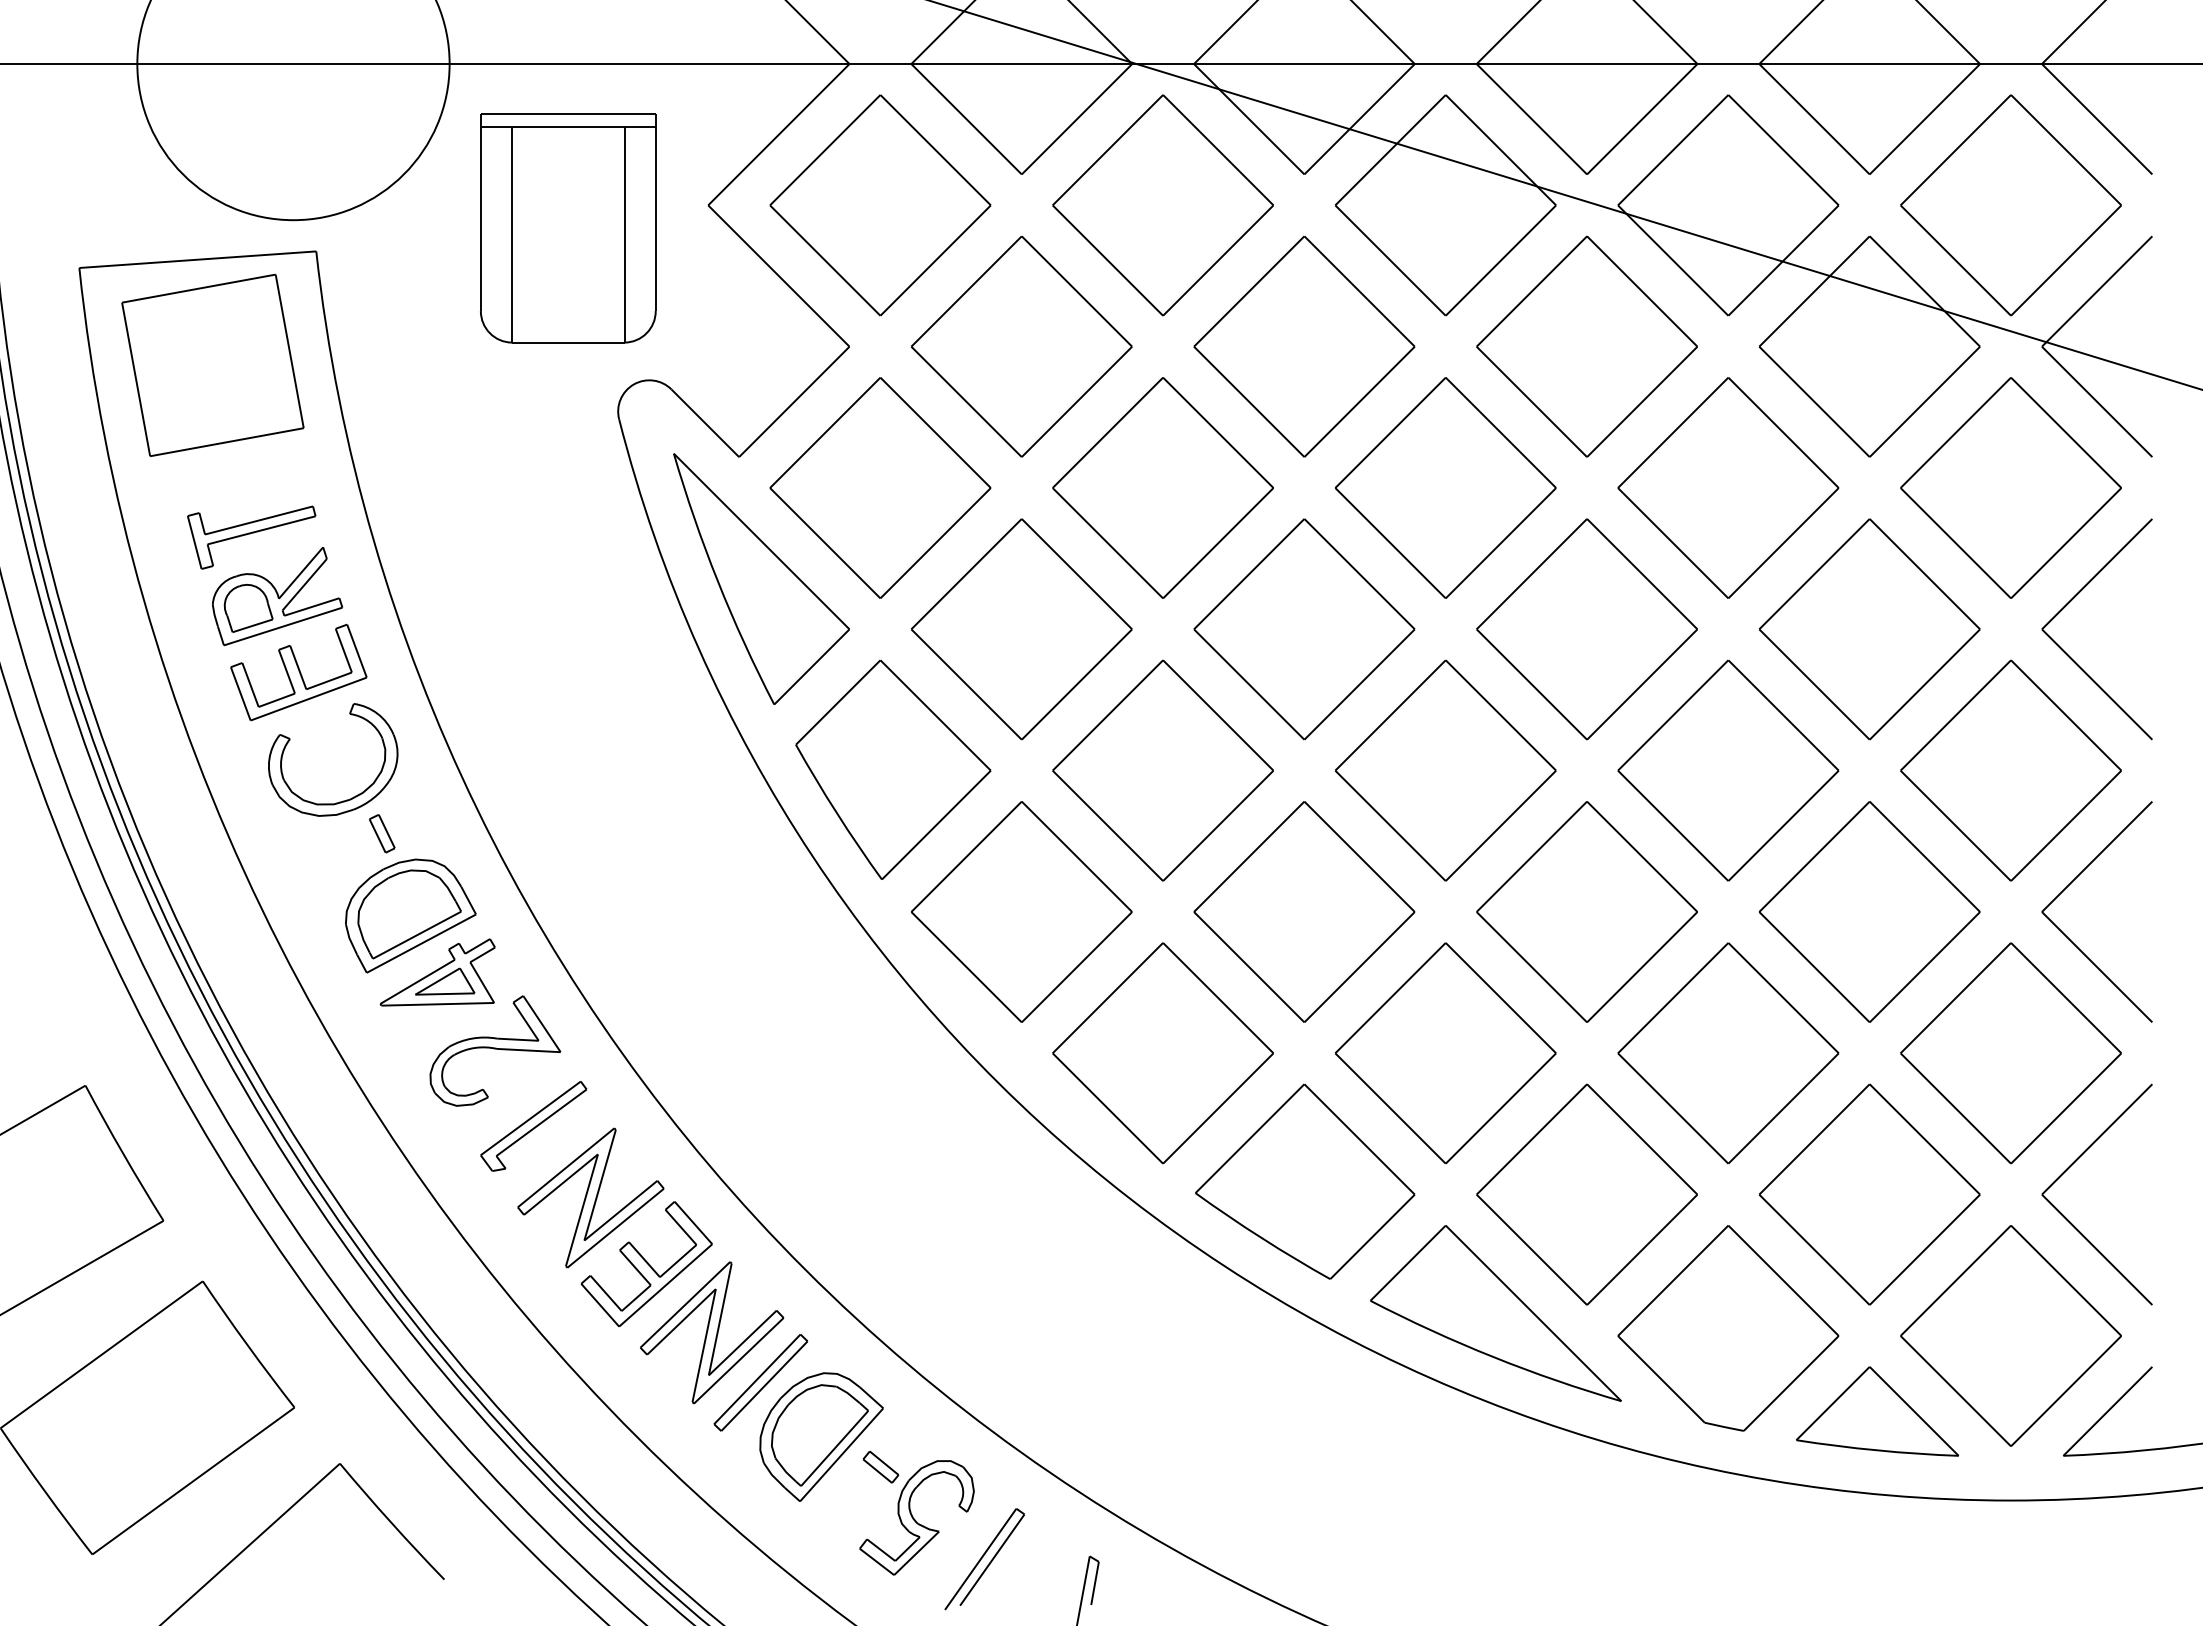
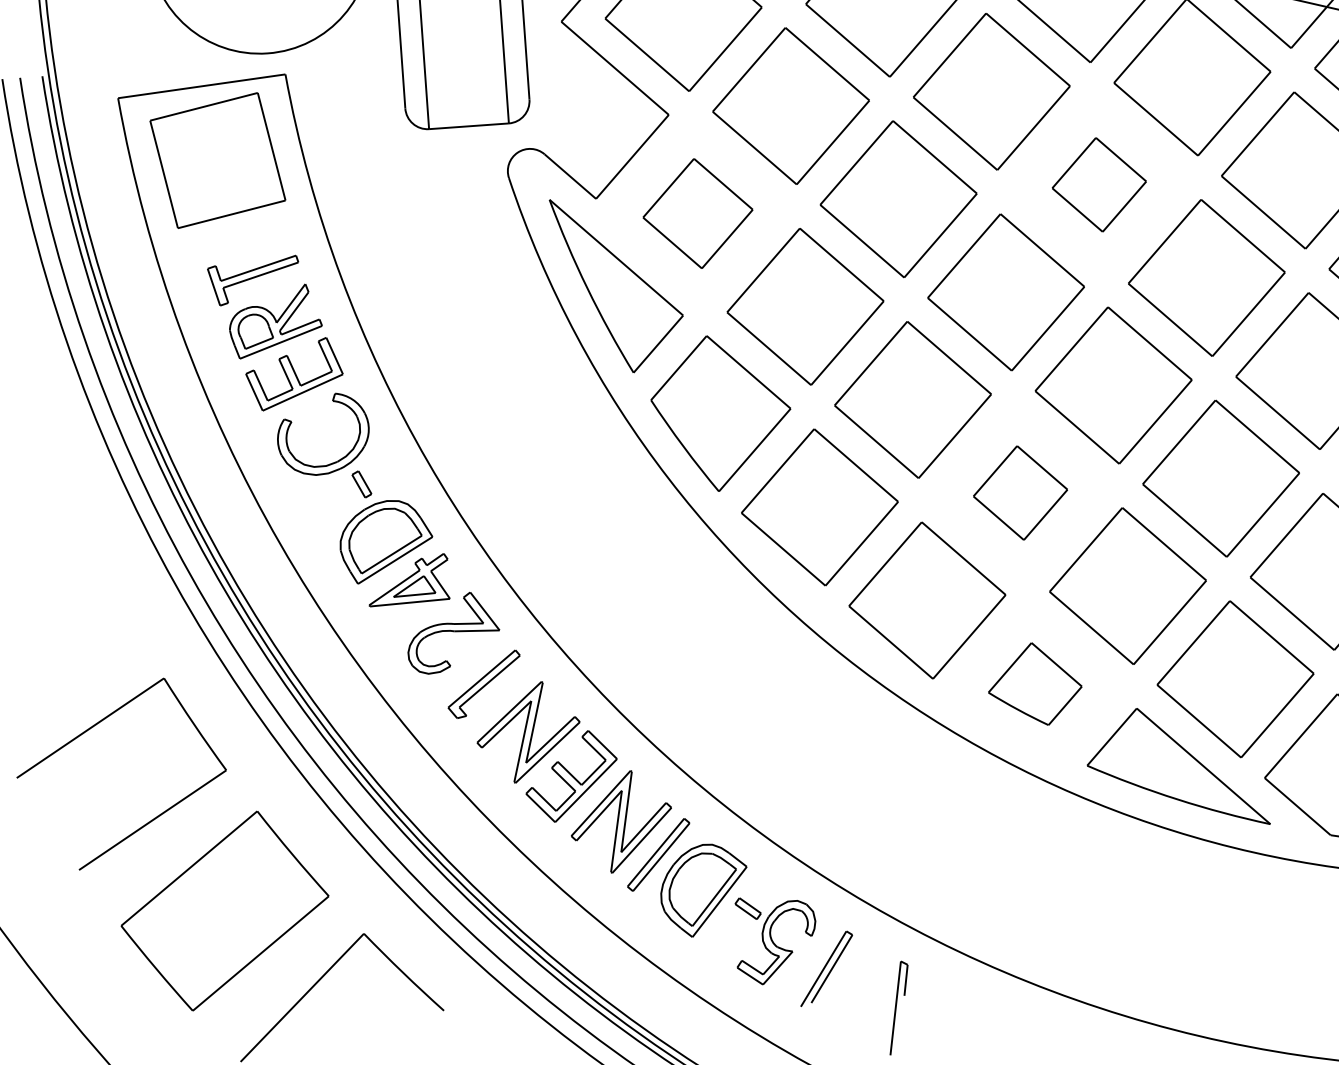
part: (880, 487) -> (697, 213), size x0.7
part: (1445, 487) -> (1099, 184), size x0.6
part: (1304, 911) -> (1020, 492), size x0.6
part: (1305, 1181) -> (1035, 684), size x0.6

